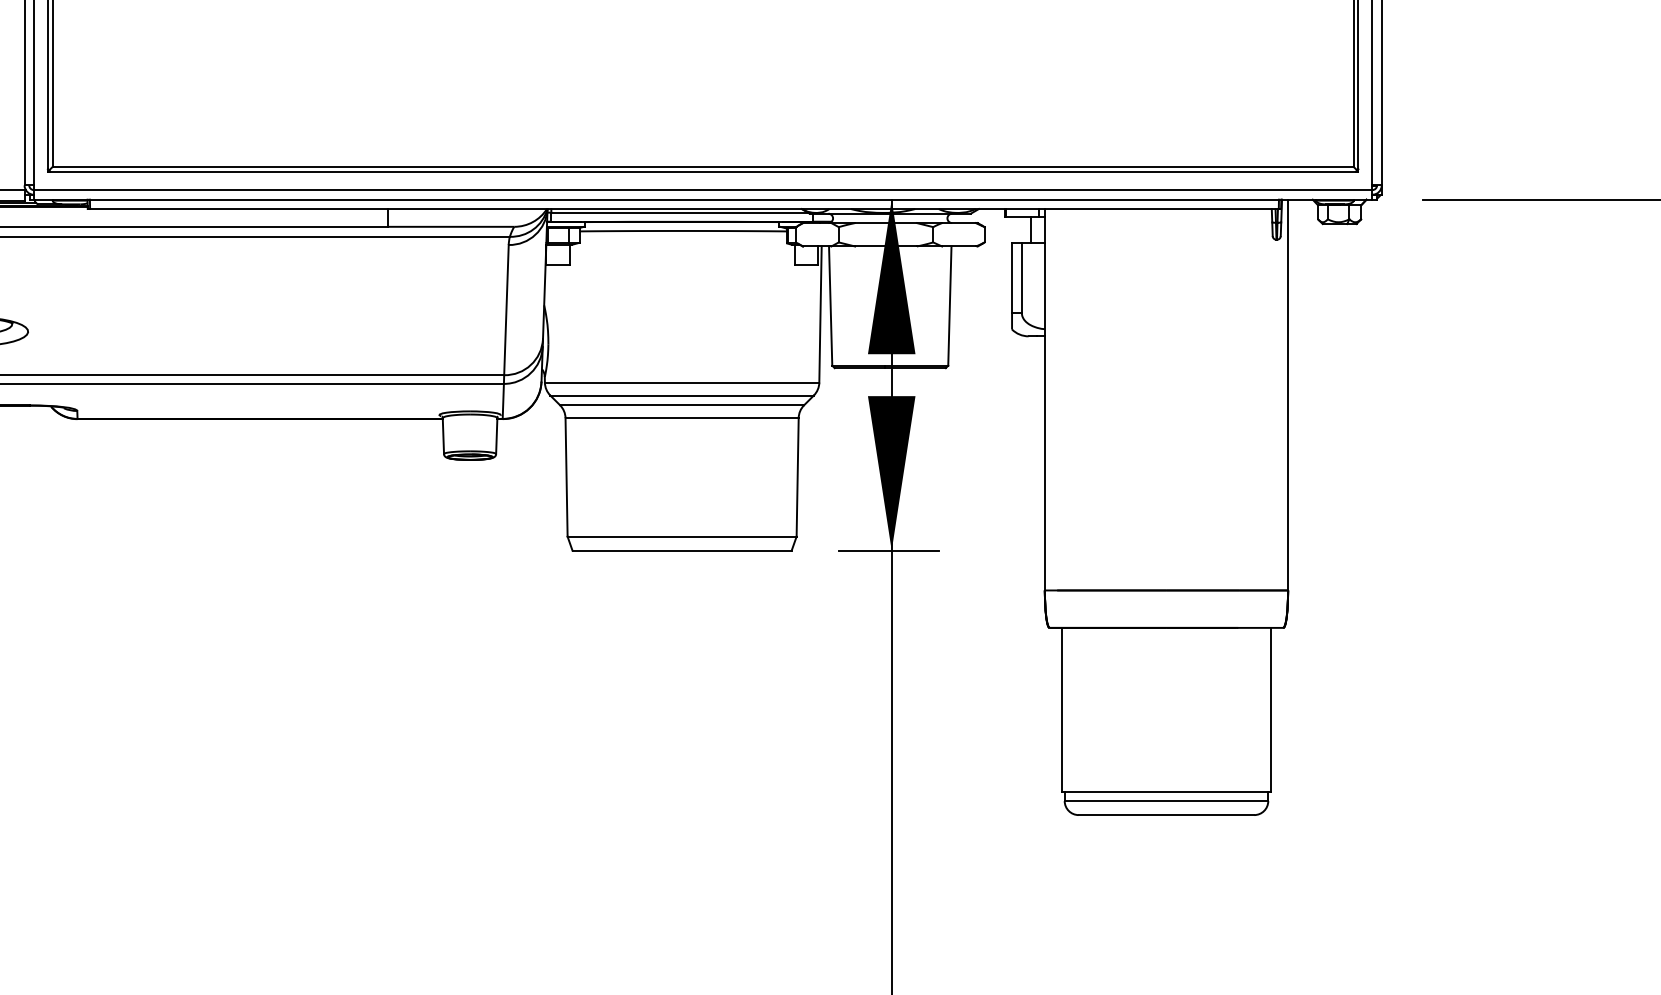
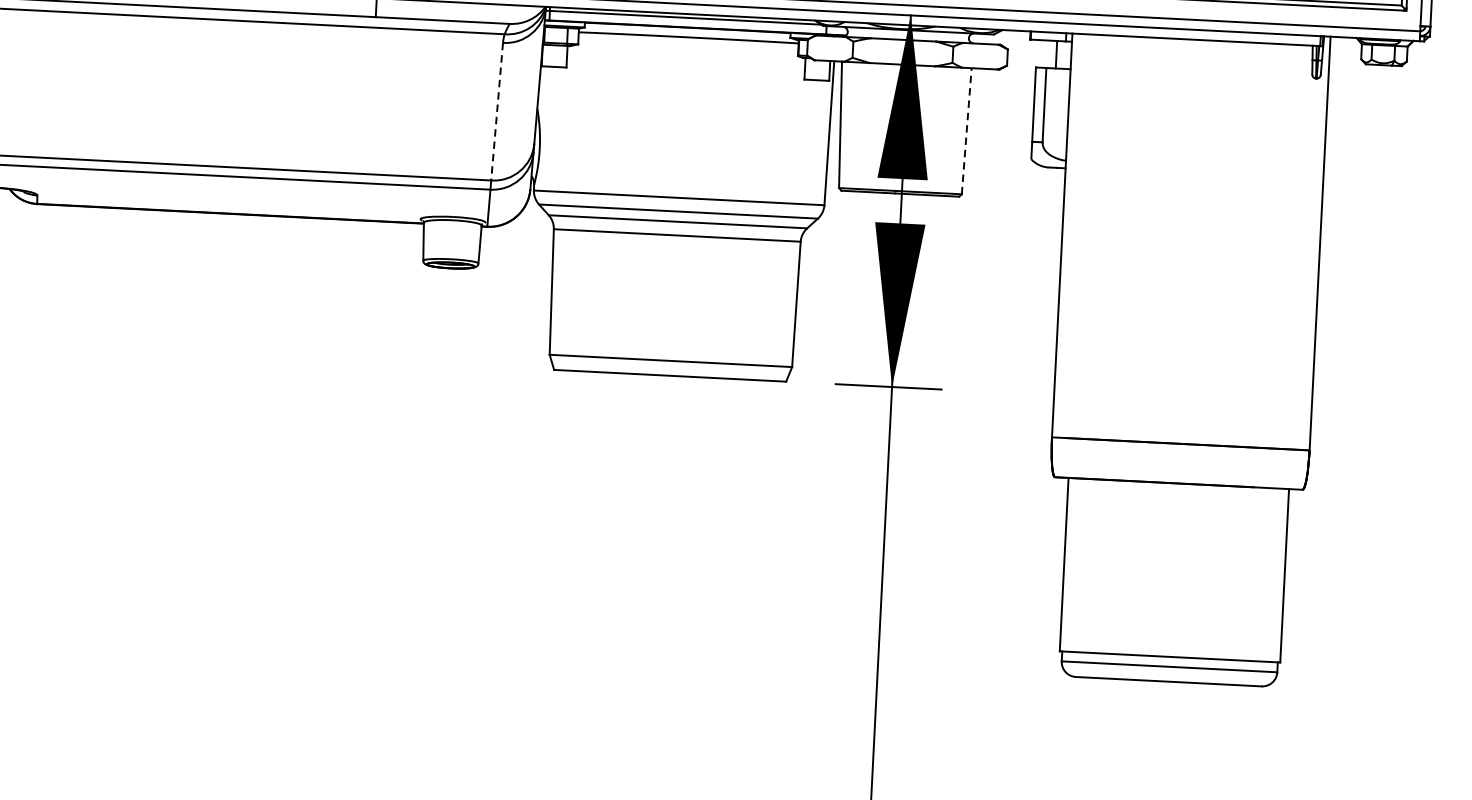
line: (949, 306) -> (966, 131), solid -> dashed
line: (506, 310) -> (497, 112), solid -> dashed

